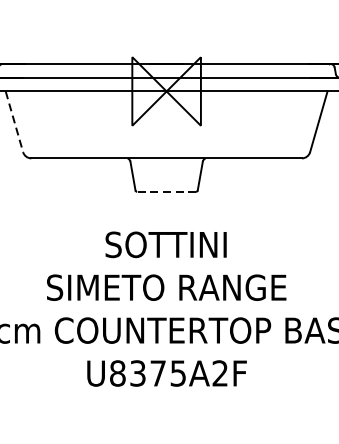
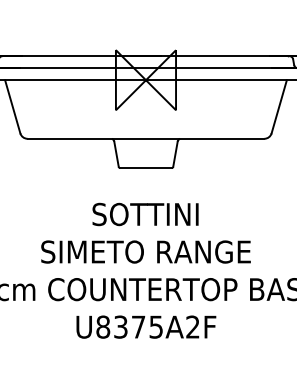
line: (14, 121) -> (12, 106), dashed -> solid
line: (167, 192) -> (146, 168), dashed -> solid

